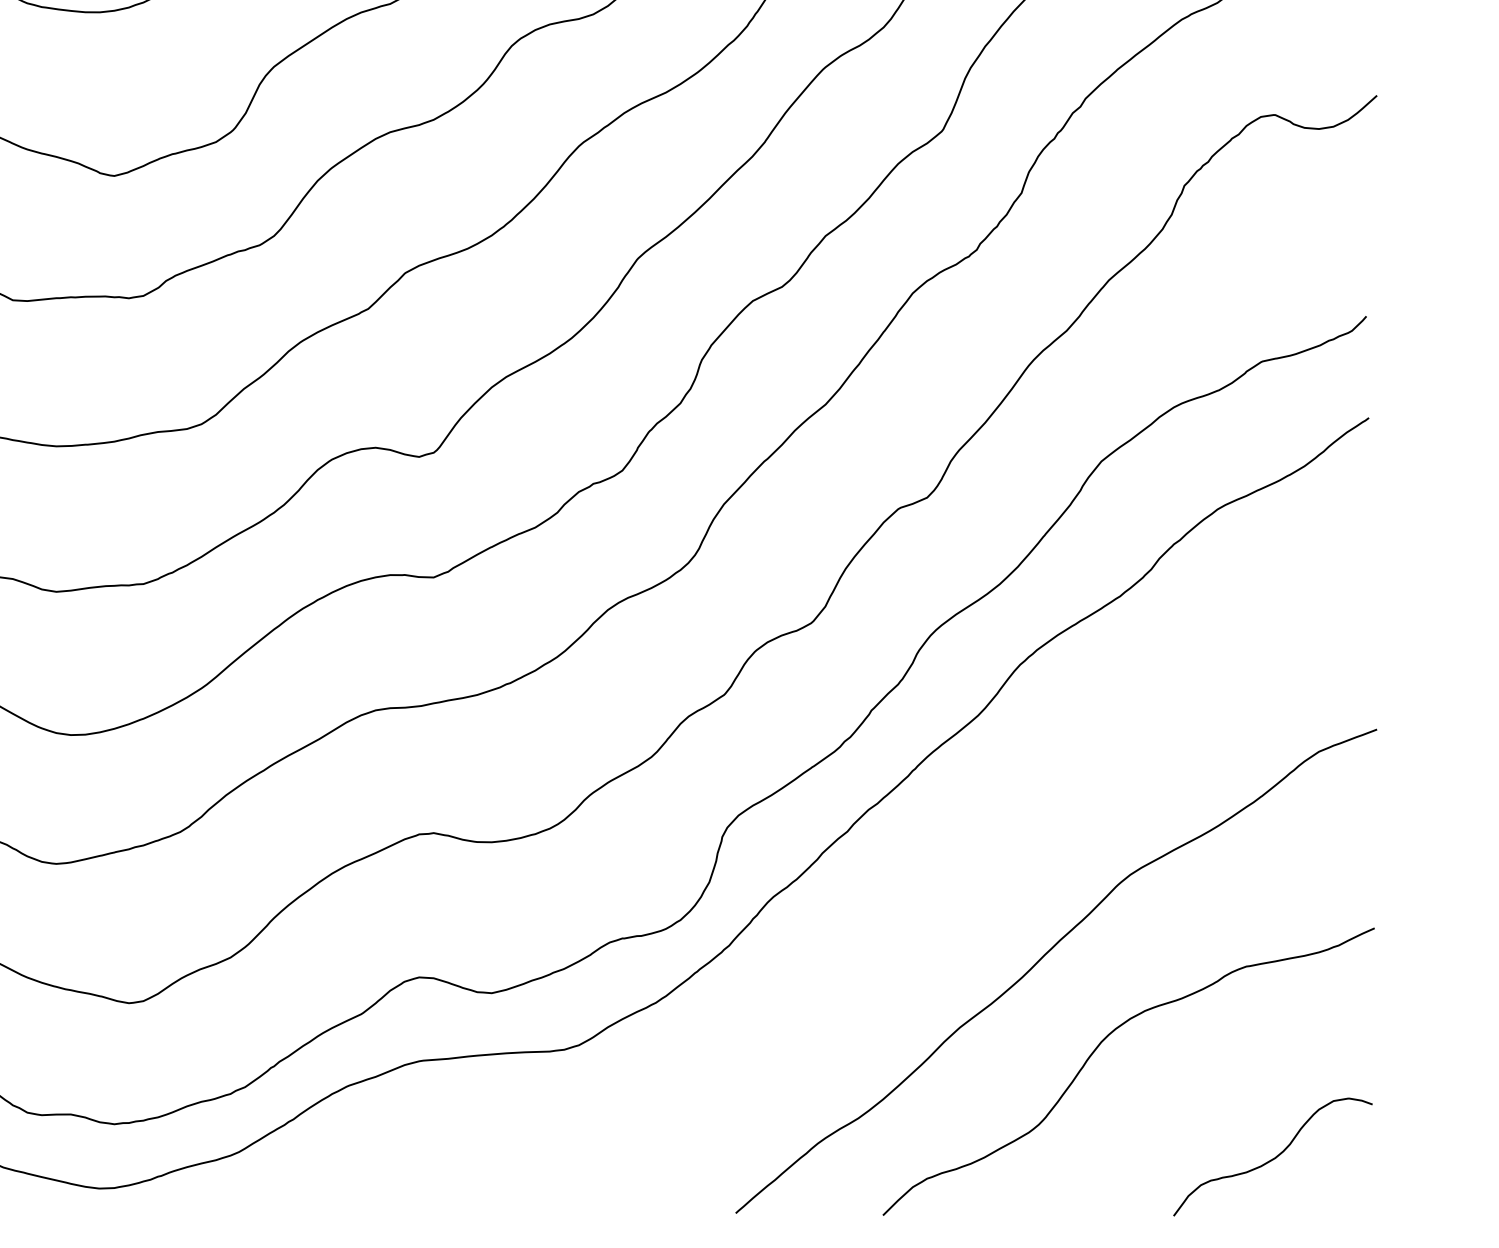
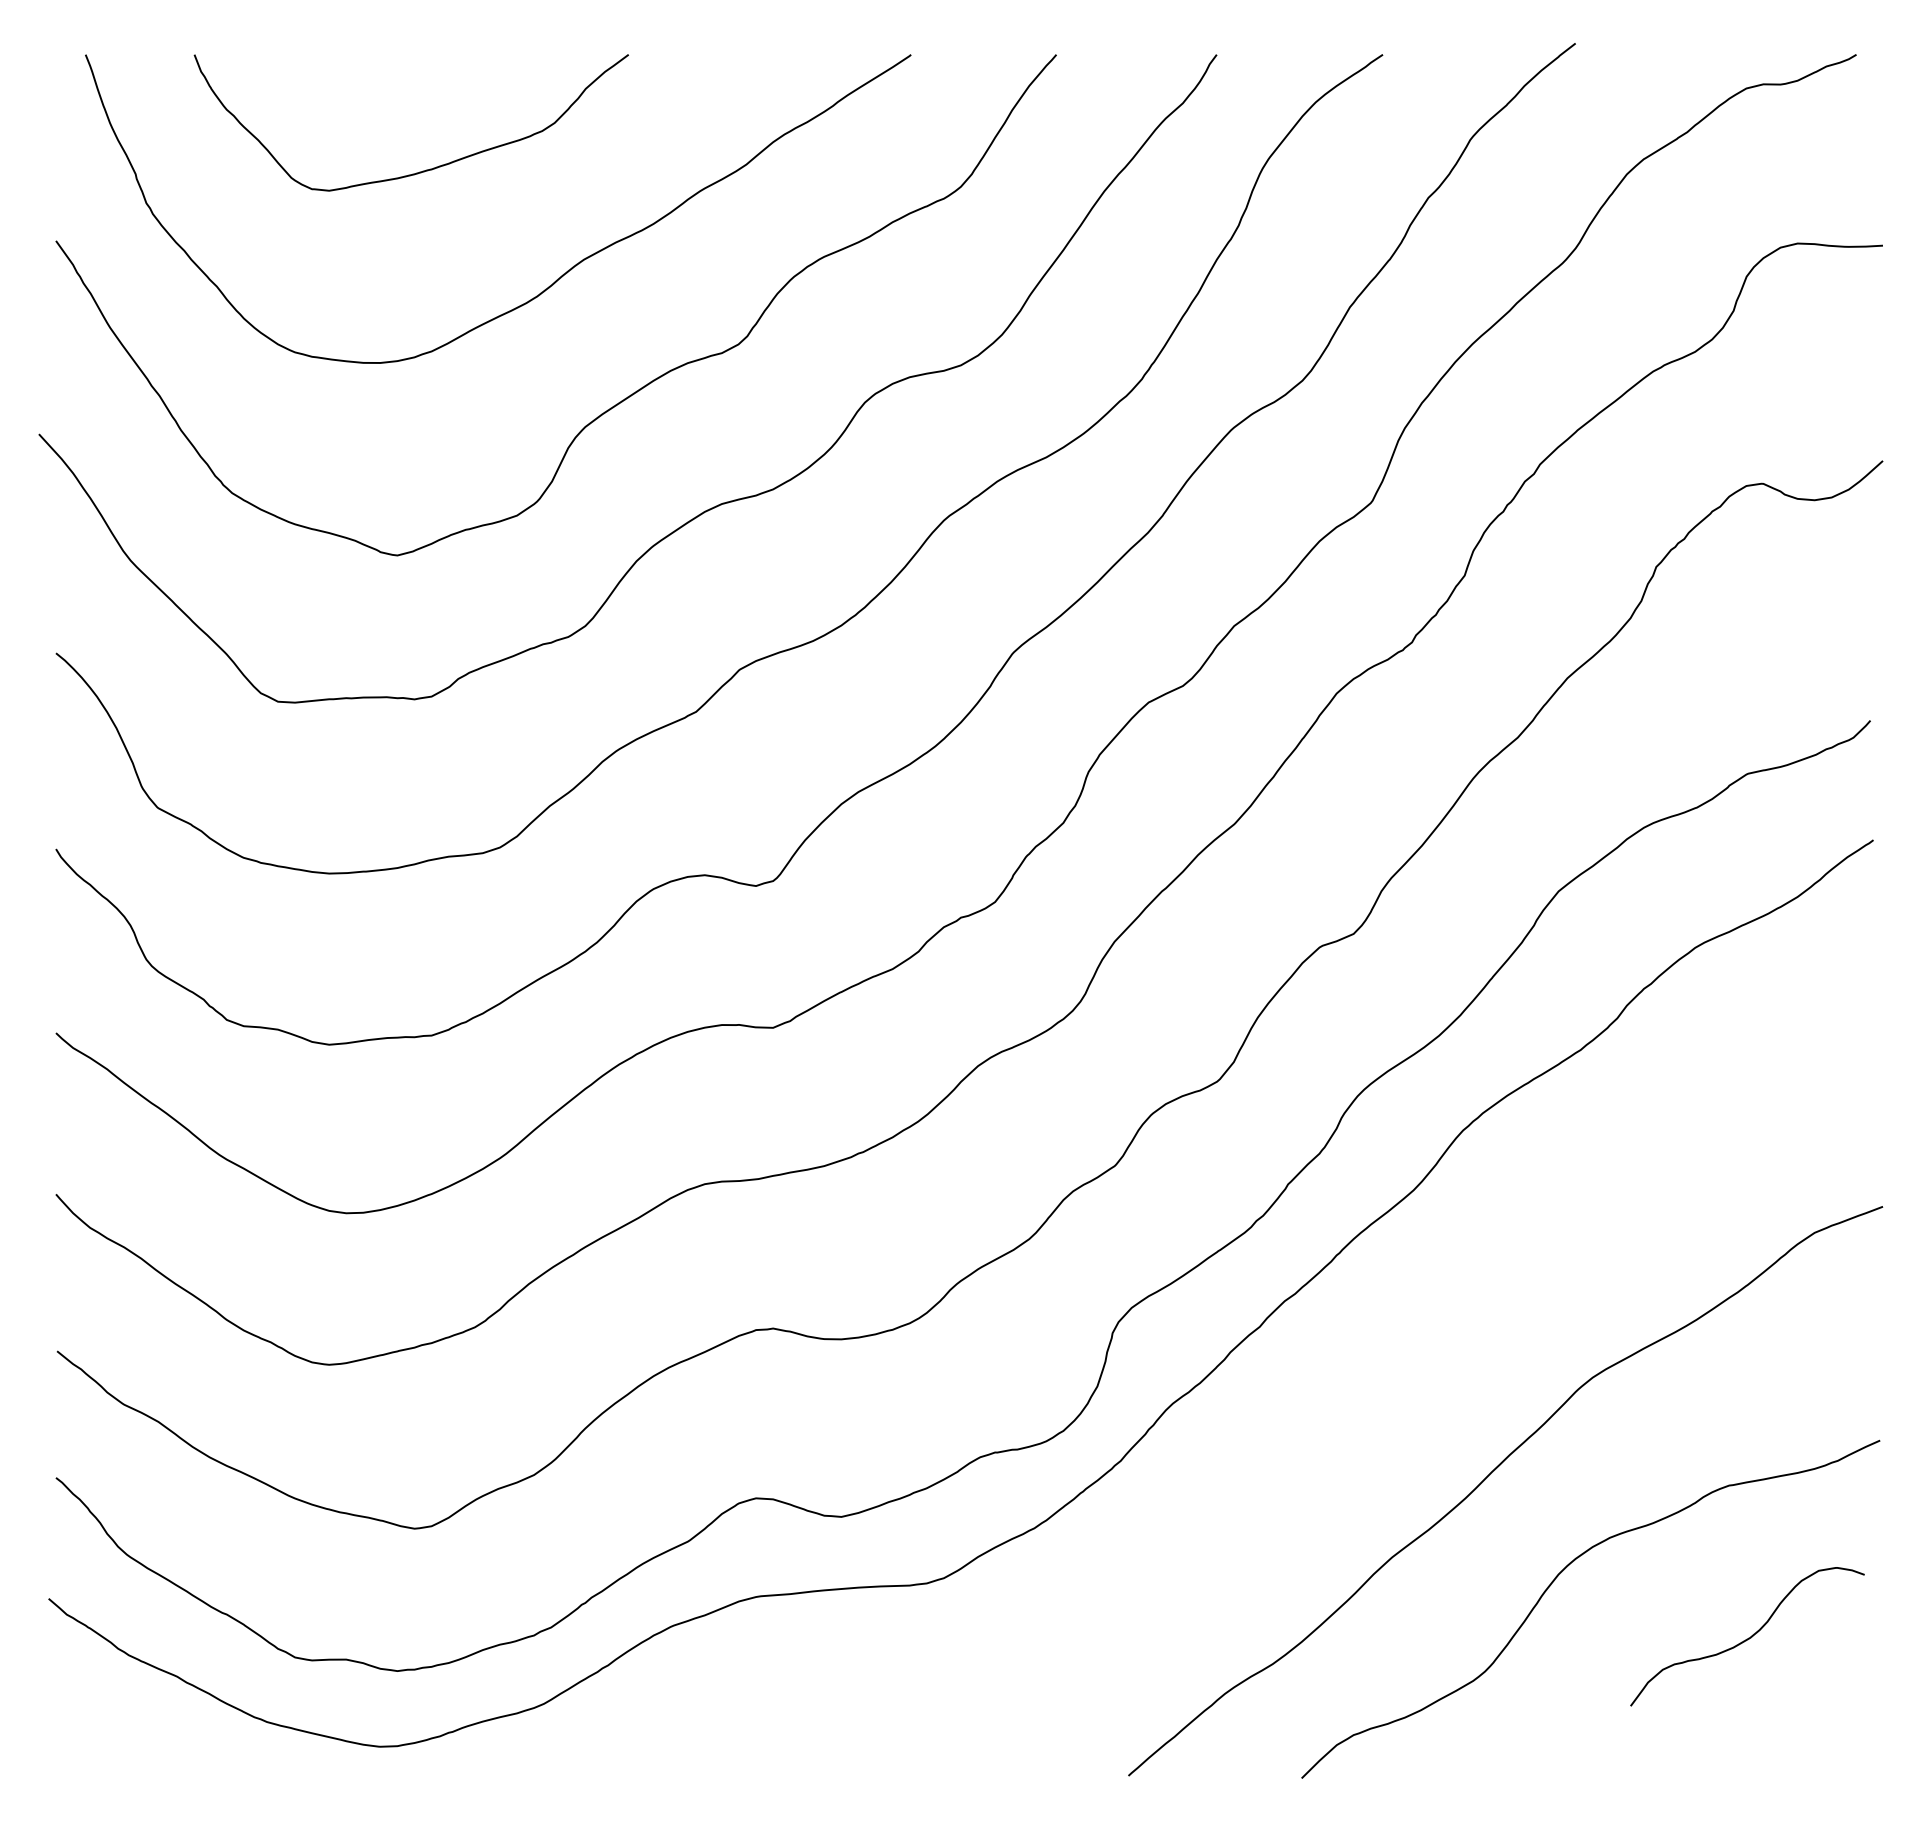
curve: (1273, 1157) -> (1748, 1637), moved

